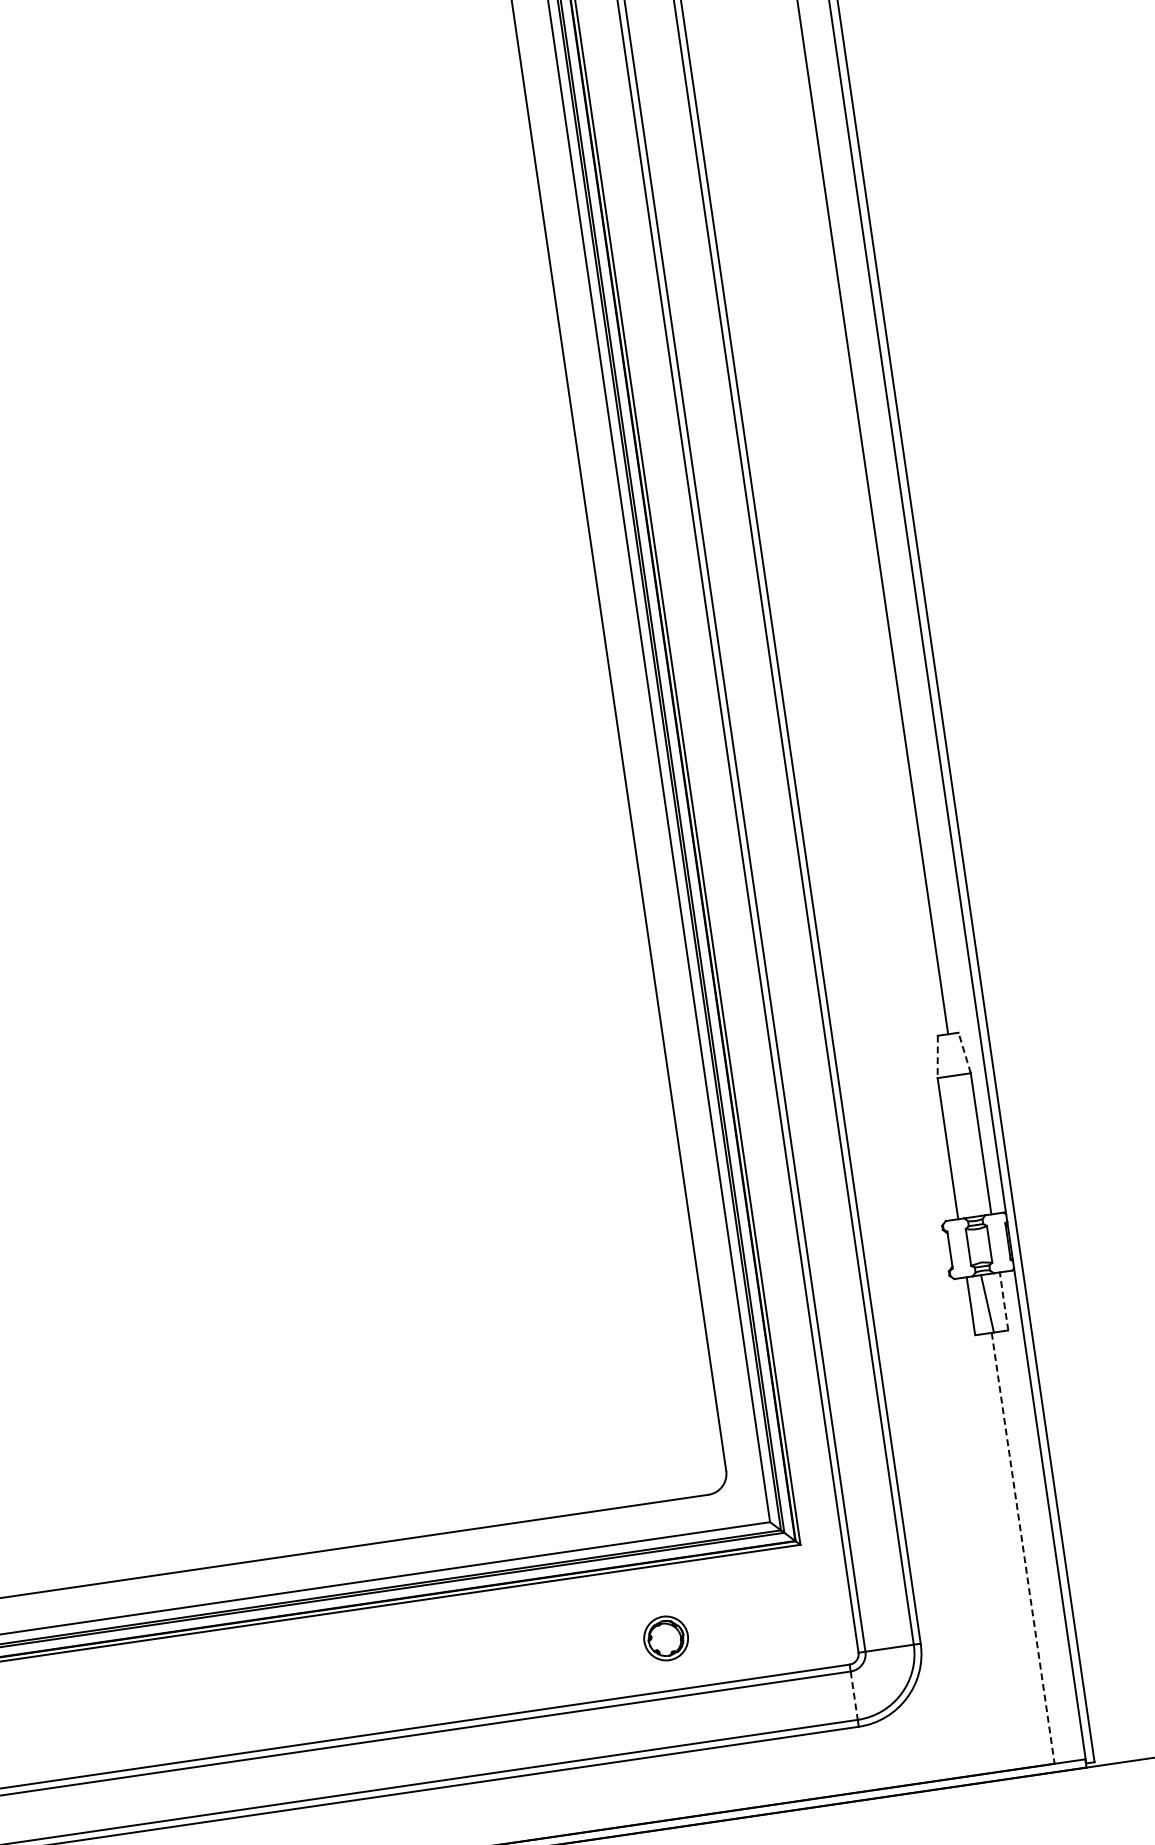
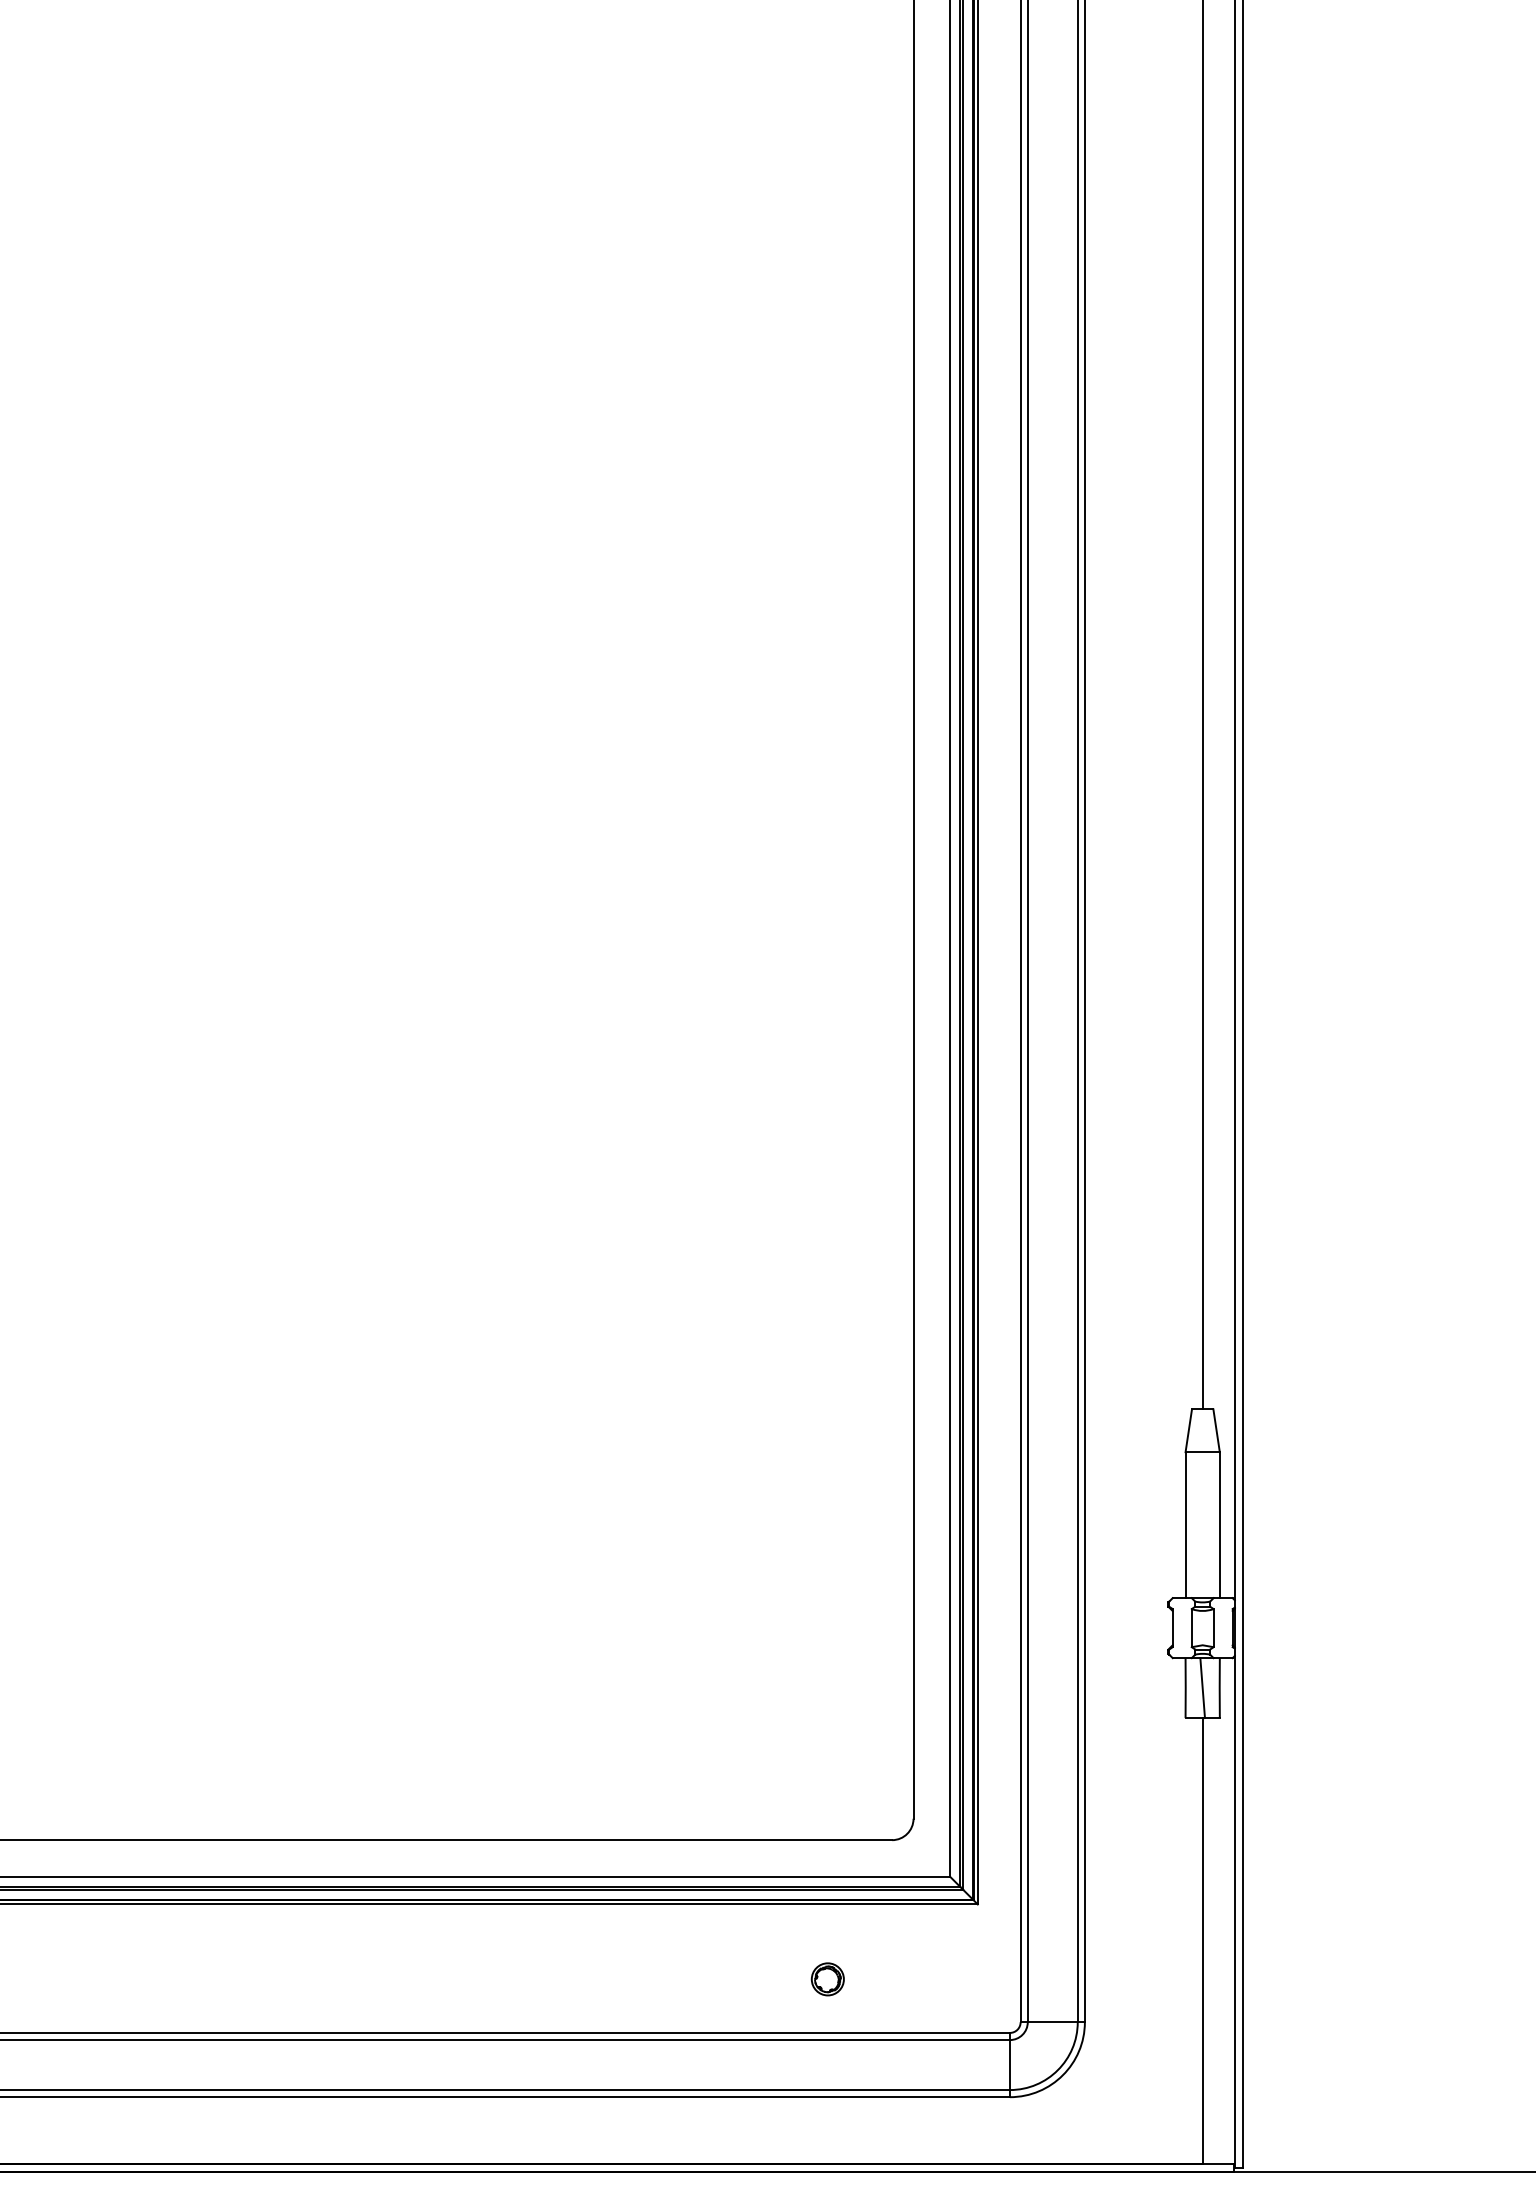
line: (964, 1052) -> (1216, 1430), dashed -> solid
line: (937, 1056) -> (1188, 1430), dashed -> solid
line: (1003, 1300) -> (1219, 1687), dashed -> solid
line: (1022, 1548) -> (1202, 1940), dashed -> solid
part: (665, 1638) -> (827, 1979), size x0.71
line: (853, 1696) -> (1009, 2065), dashed -> solid

